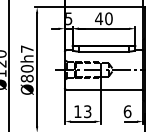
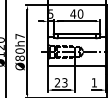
text: (76, 111) -> (56, 82), 13 -> 23
text: (127, 111) -> (94, 82), 6 -> 1

